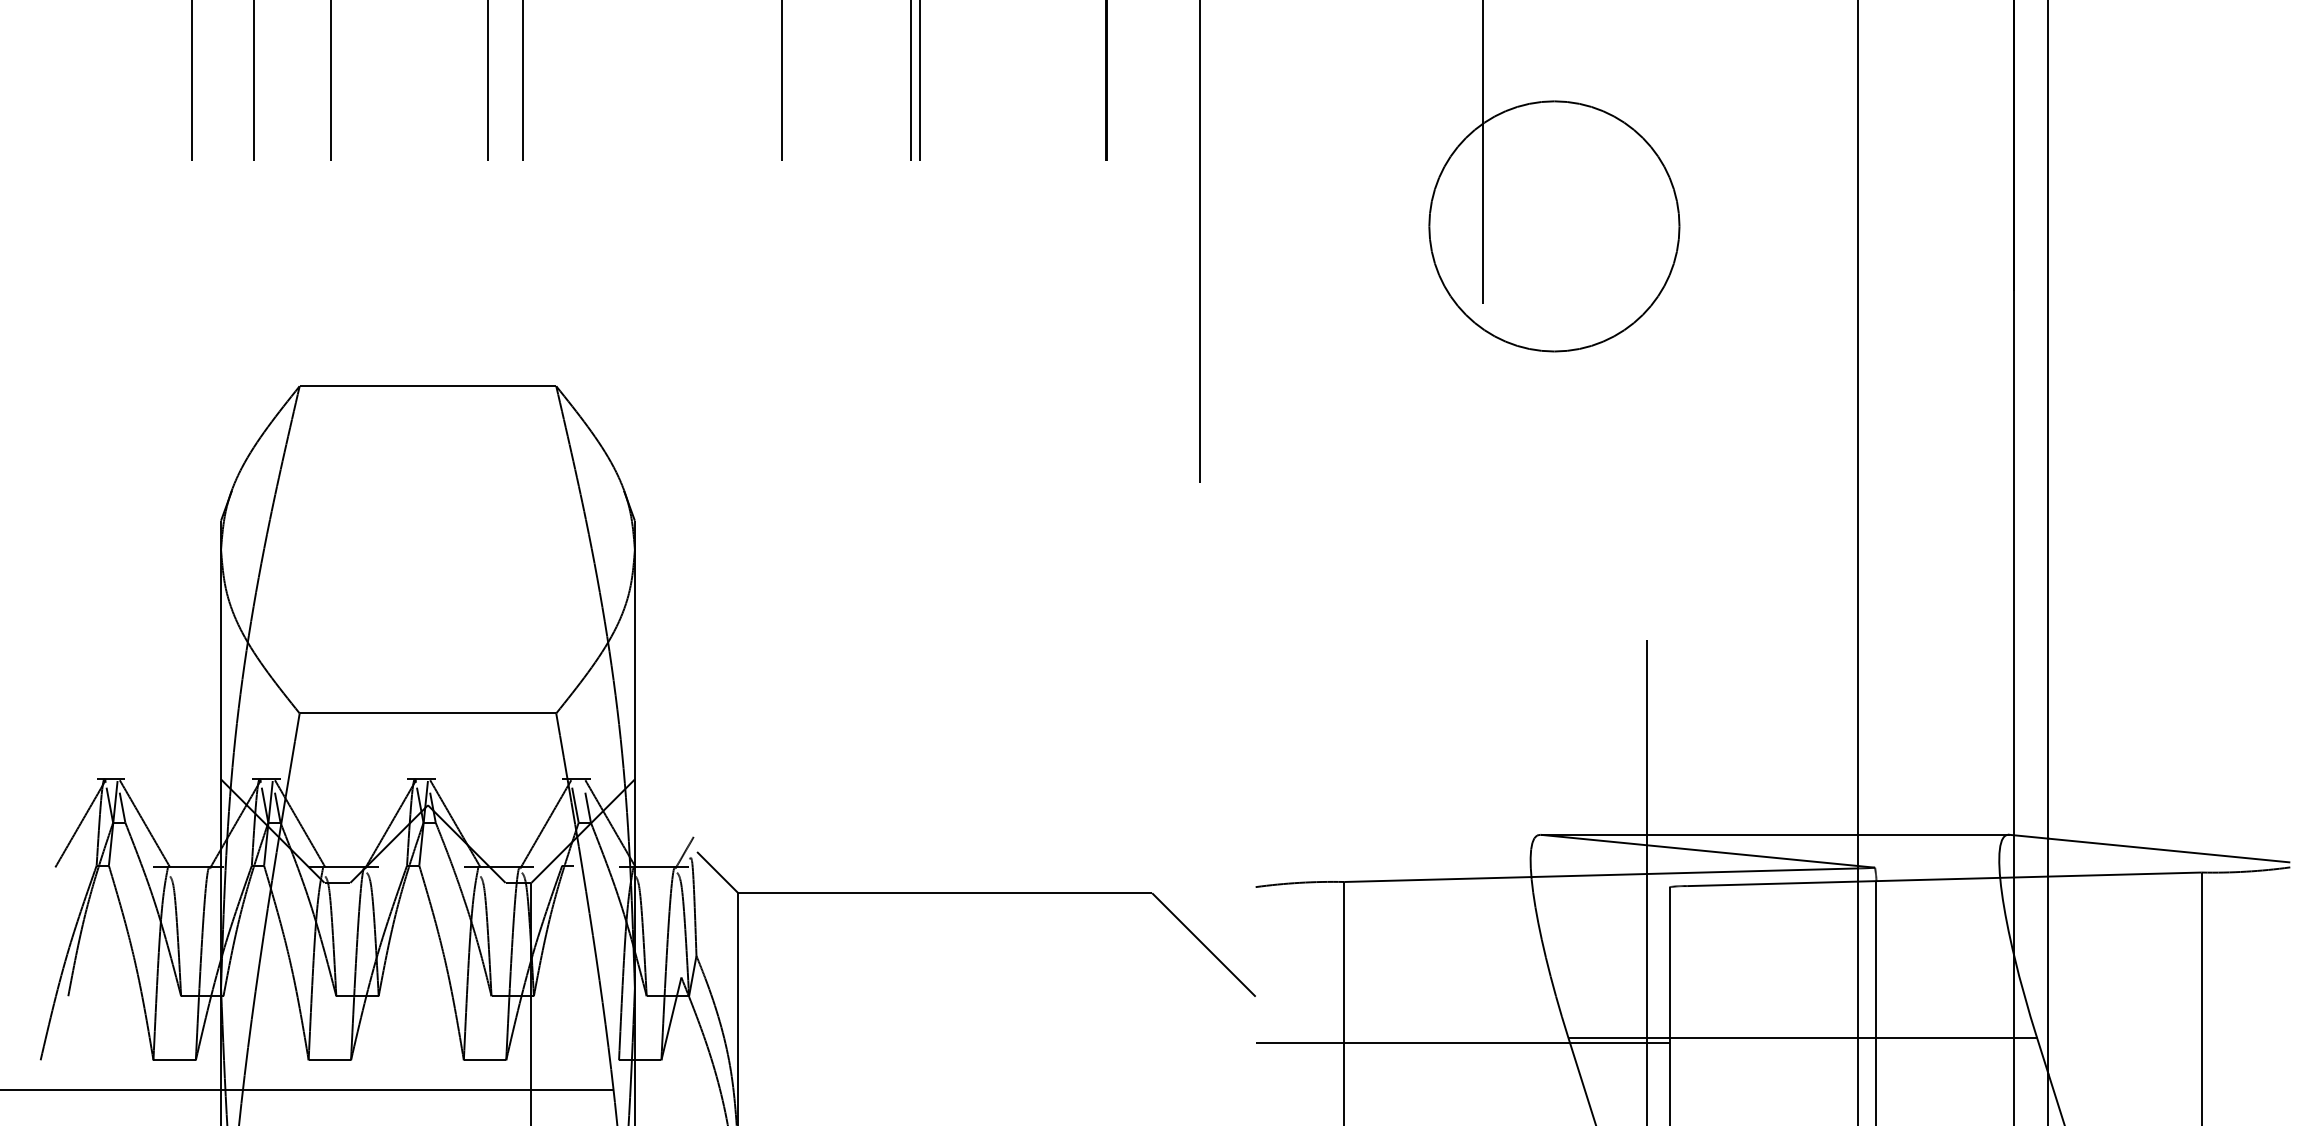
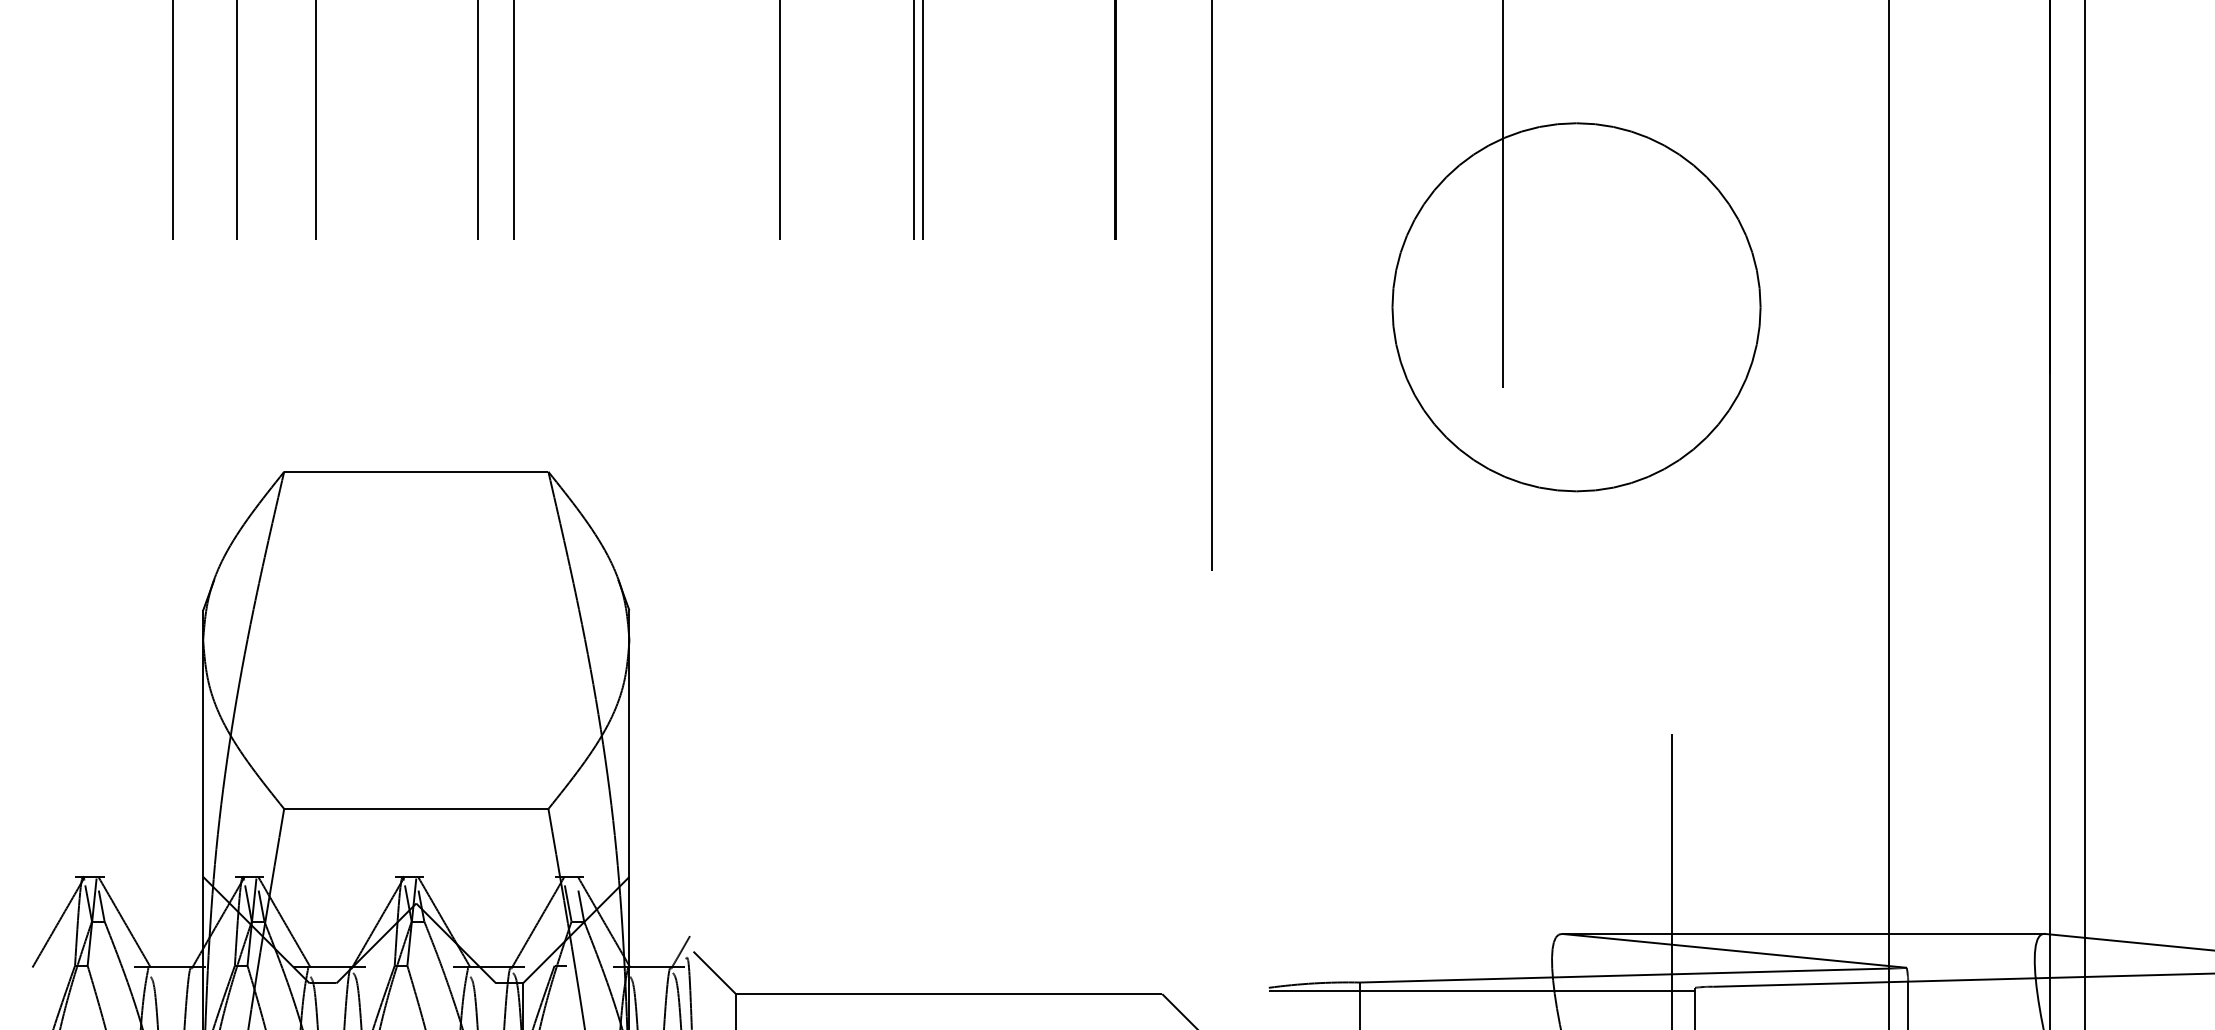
circle: (1554, 226) -> (1576, 307), size x1.43
line: (1462, 890) -> (1481, 991), added

